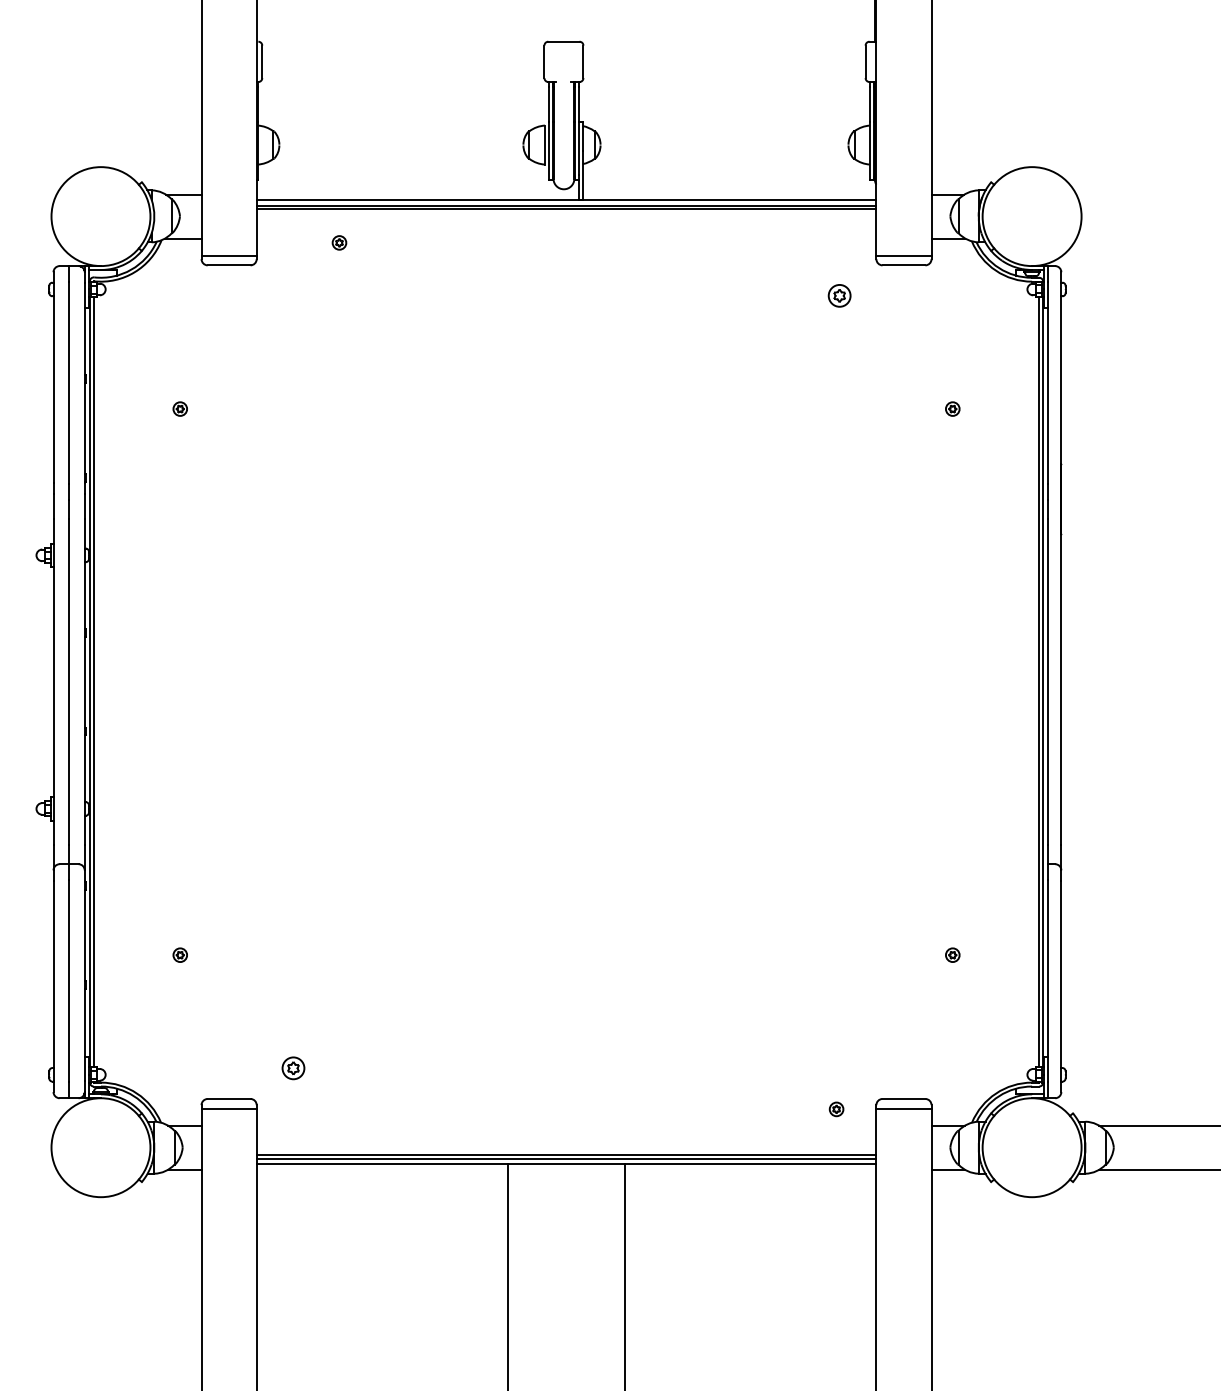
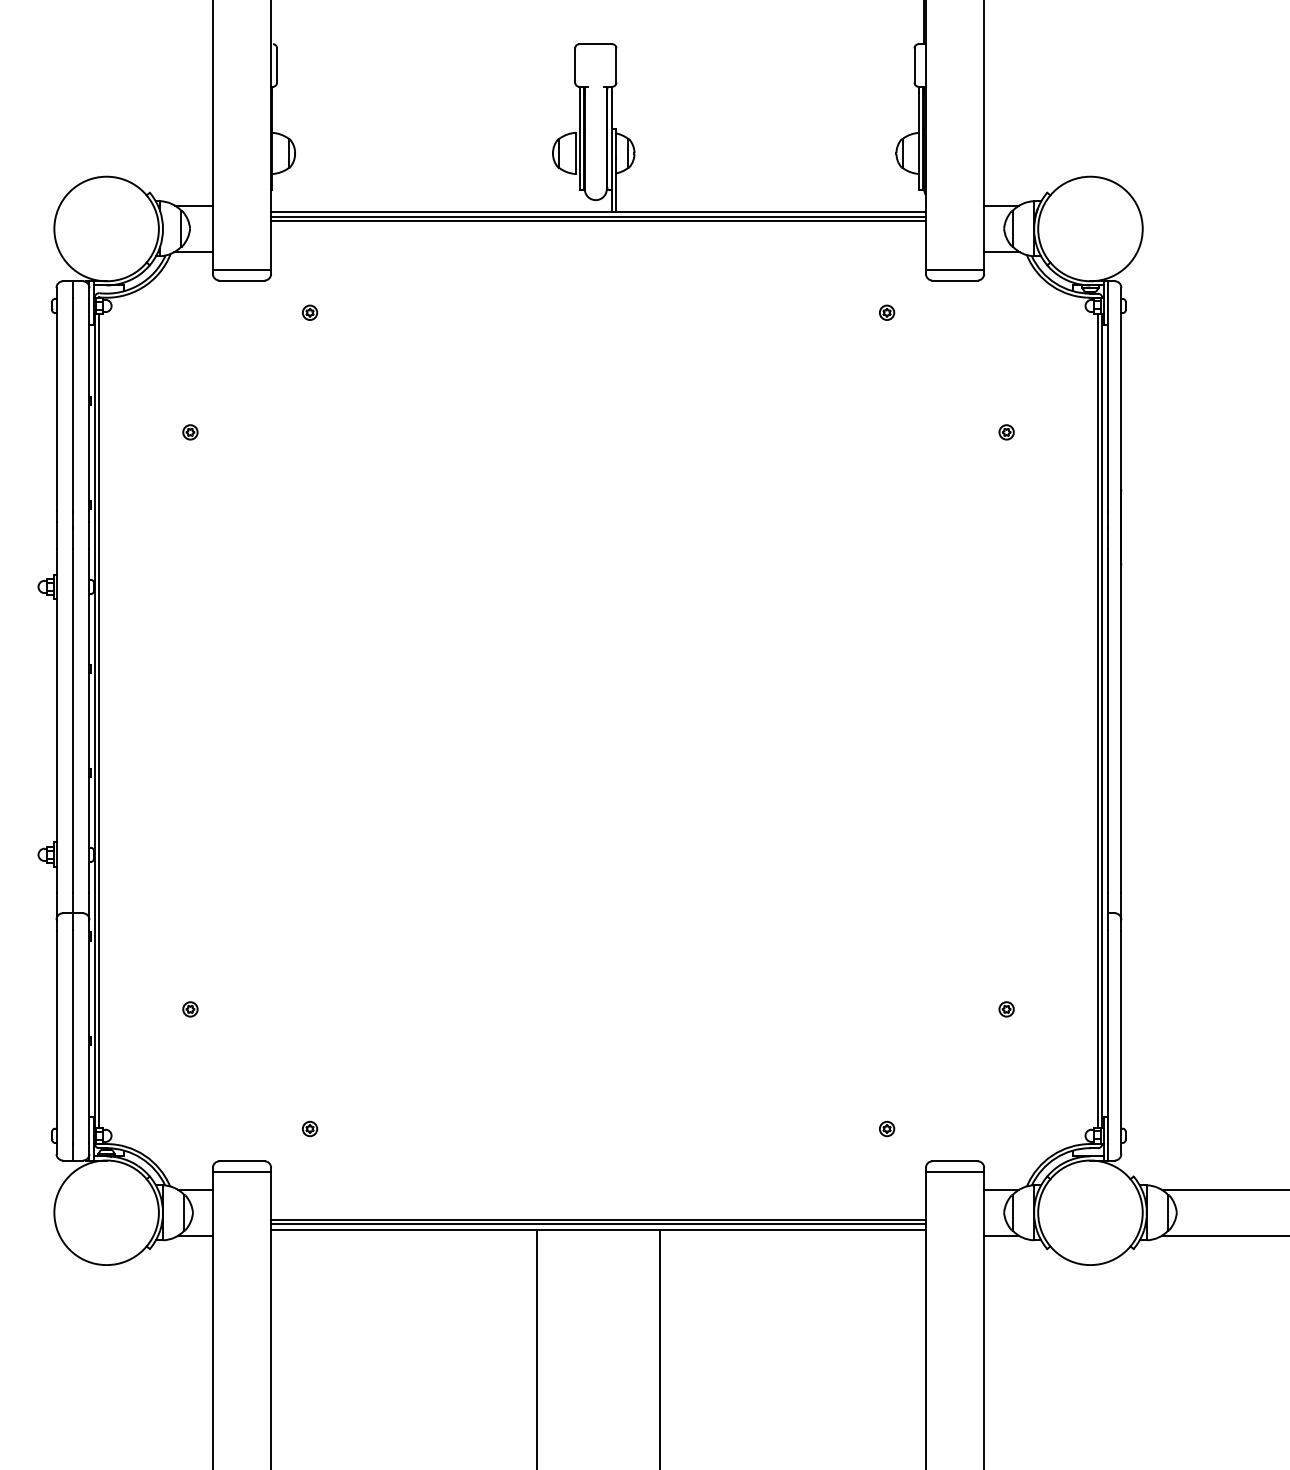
part: (339, 242) -> (310, 312), moved
part: (839, 295) -> (886, 312), size x0.62
part: (293, 1068) -> (310, 1129), size x0.62
part: (836, 1109) -> (886, 1129), moved

